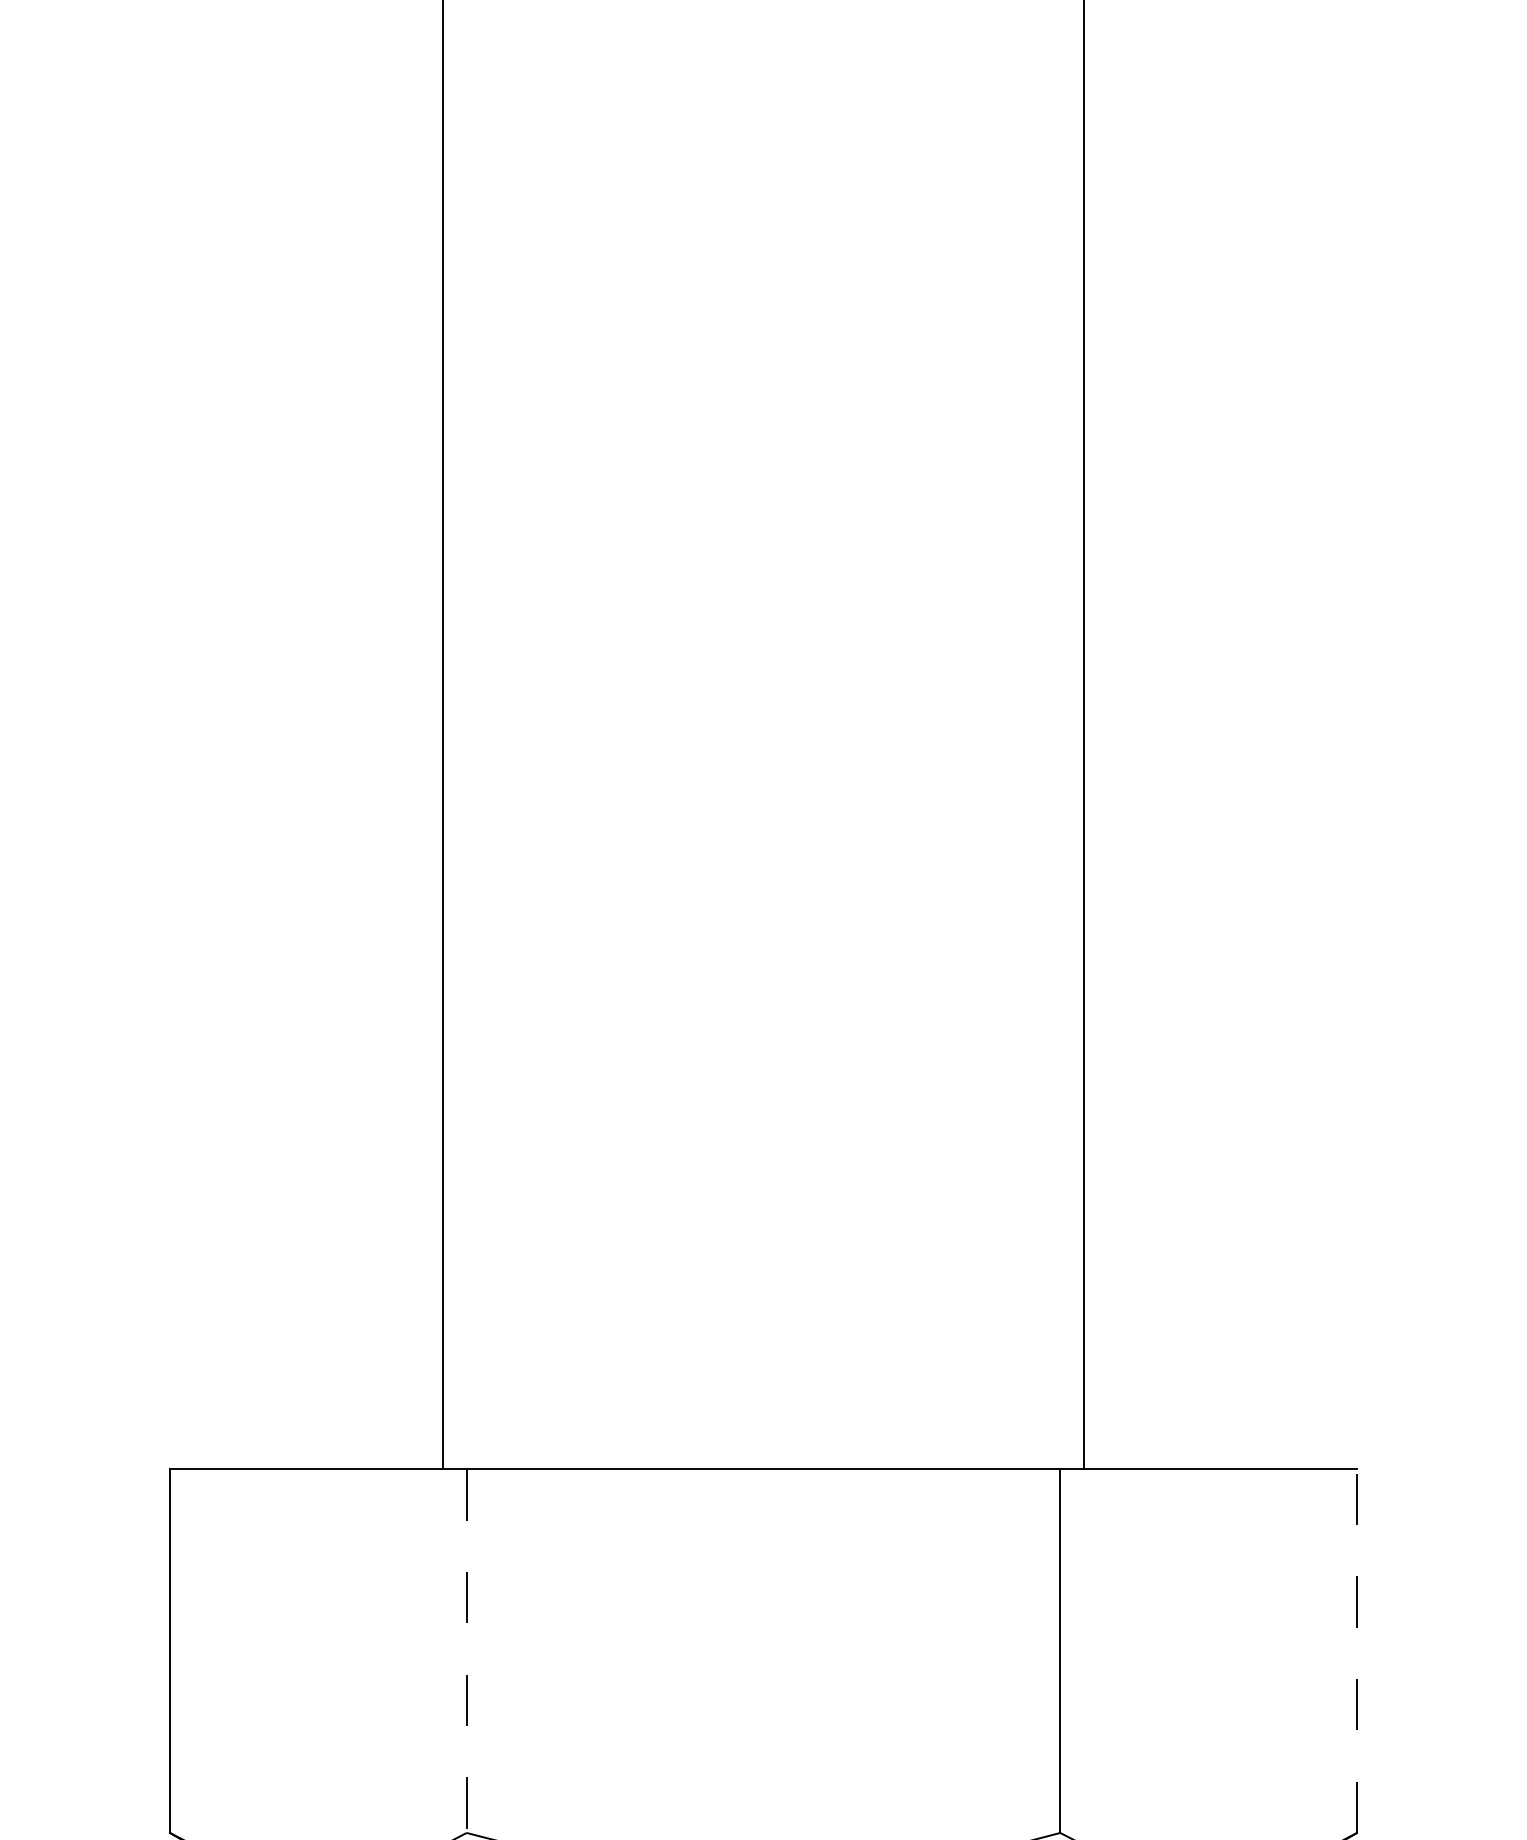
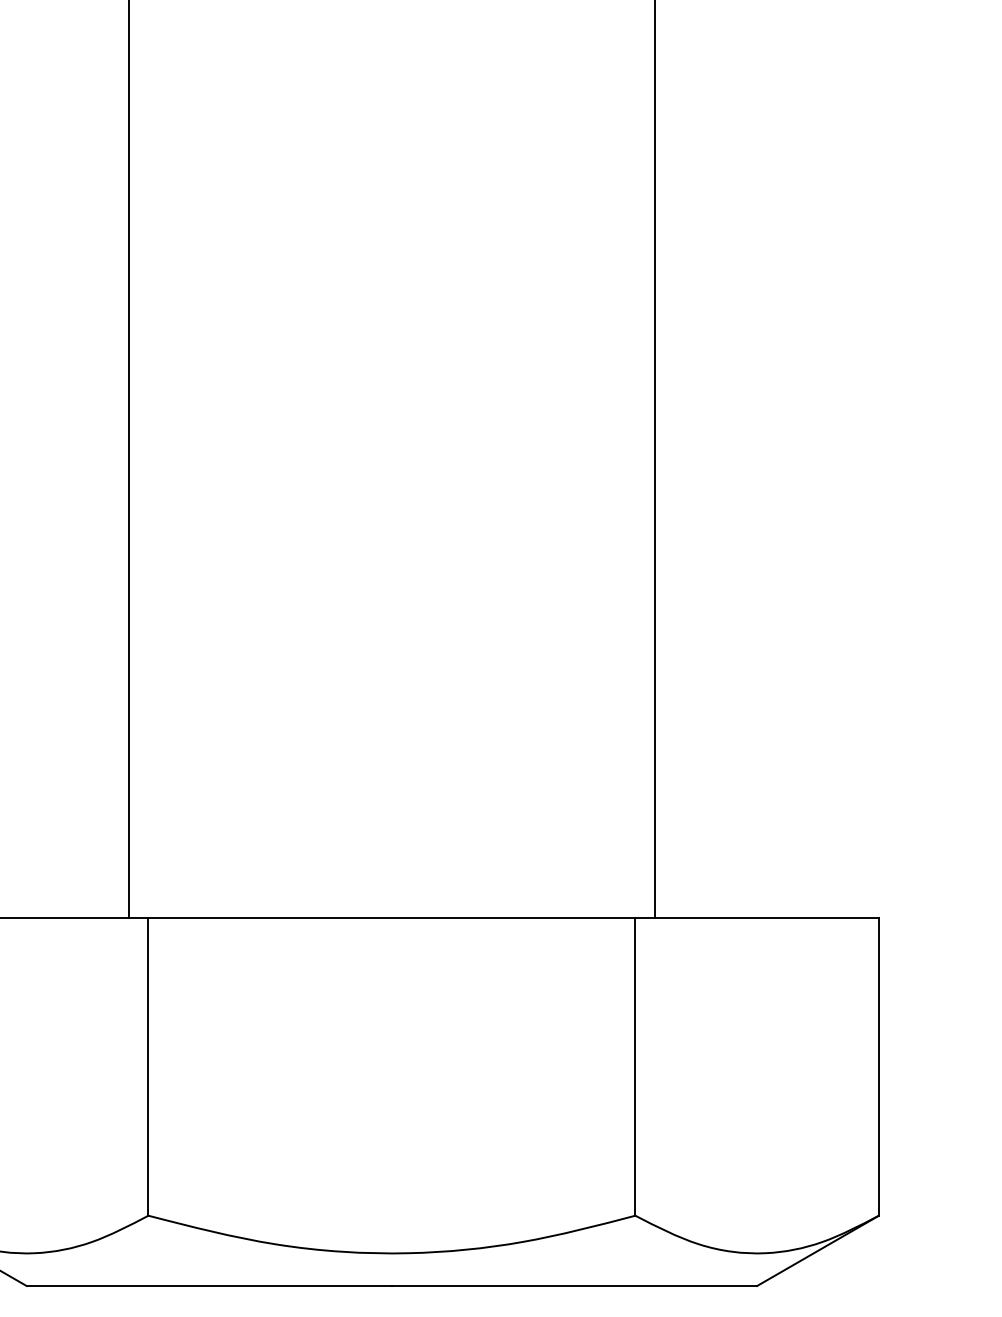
line: (466, 1651) -> (148, 1066), dashed -> solid
line: (1357, 1651) -> (879, 1066), dashed -> solid

